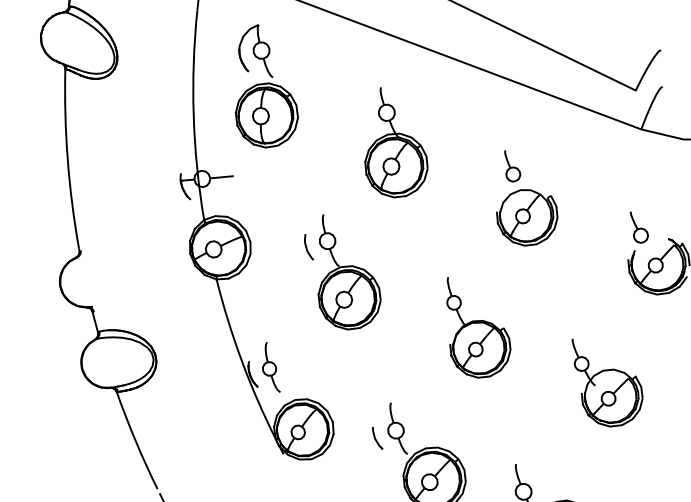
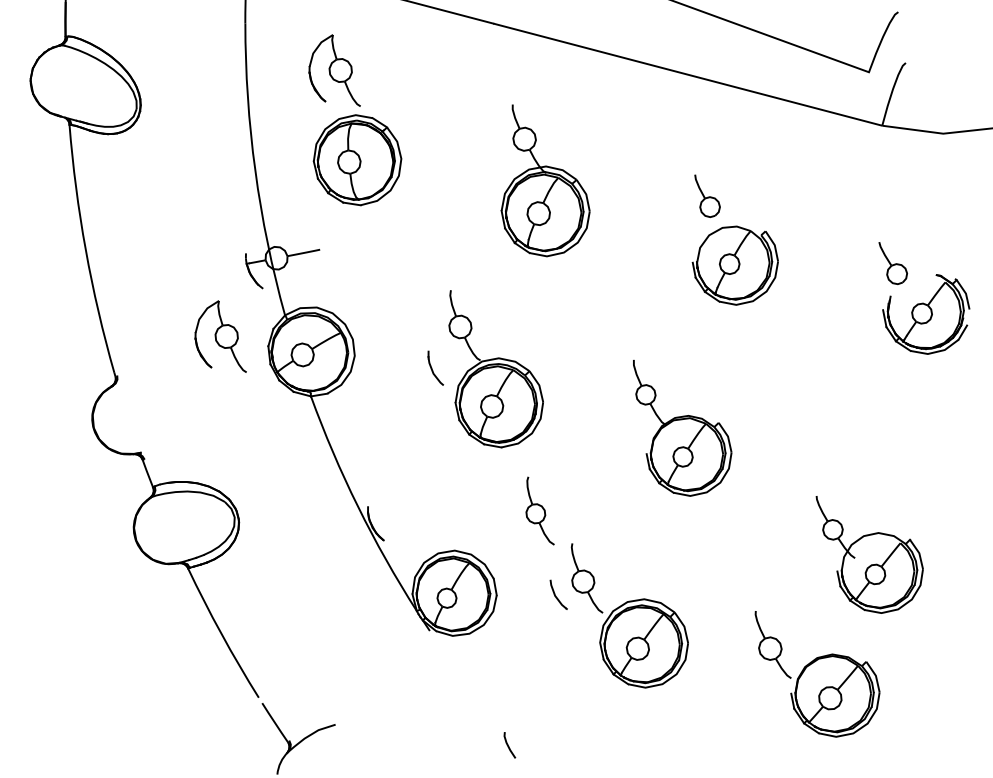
part: (156, 230) -> (220, 336), added
part: (309, 246) -> (435, 367), moved
part: (272, 366) -> (539, 510), moved
part: (605, 384) -> (869, 554), moved

